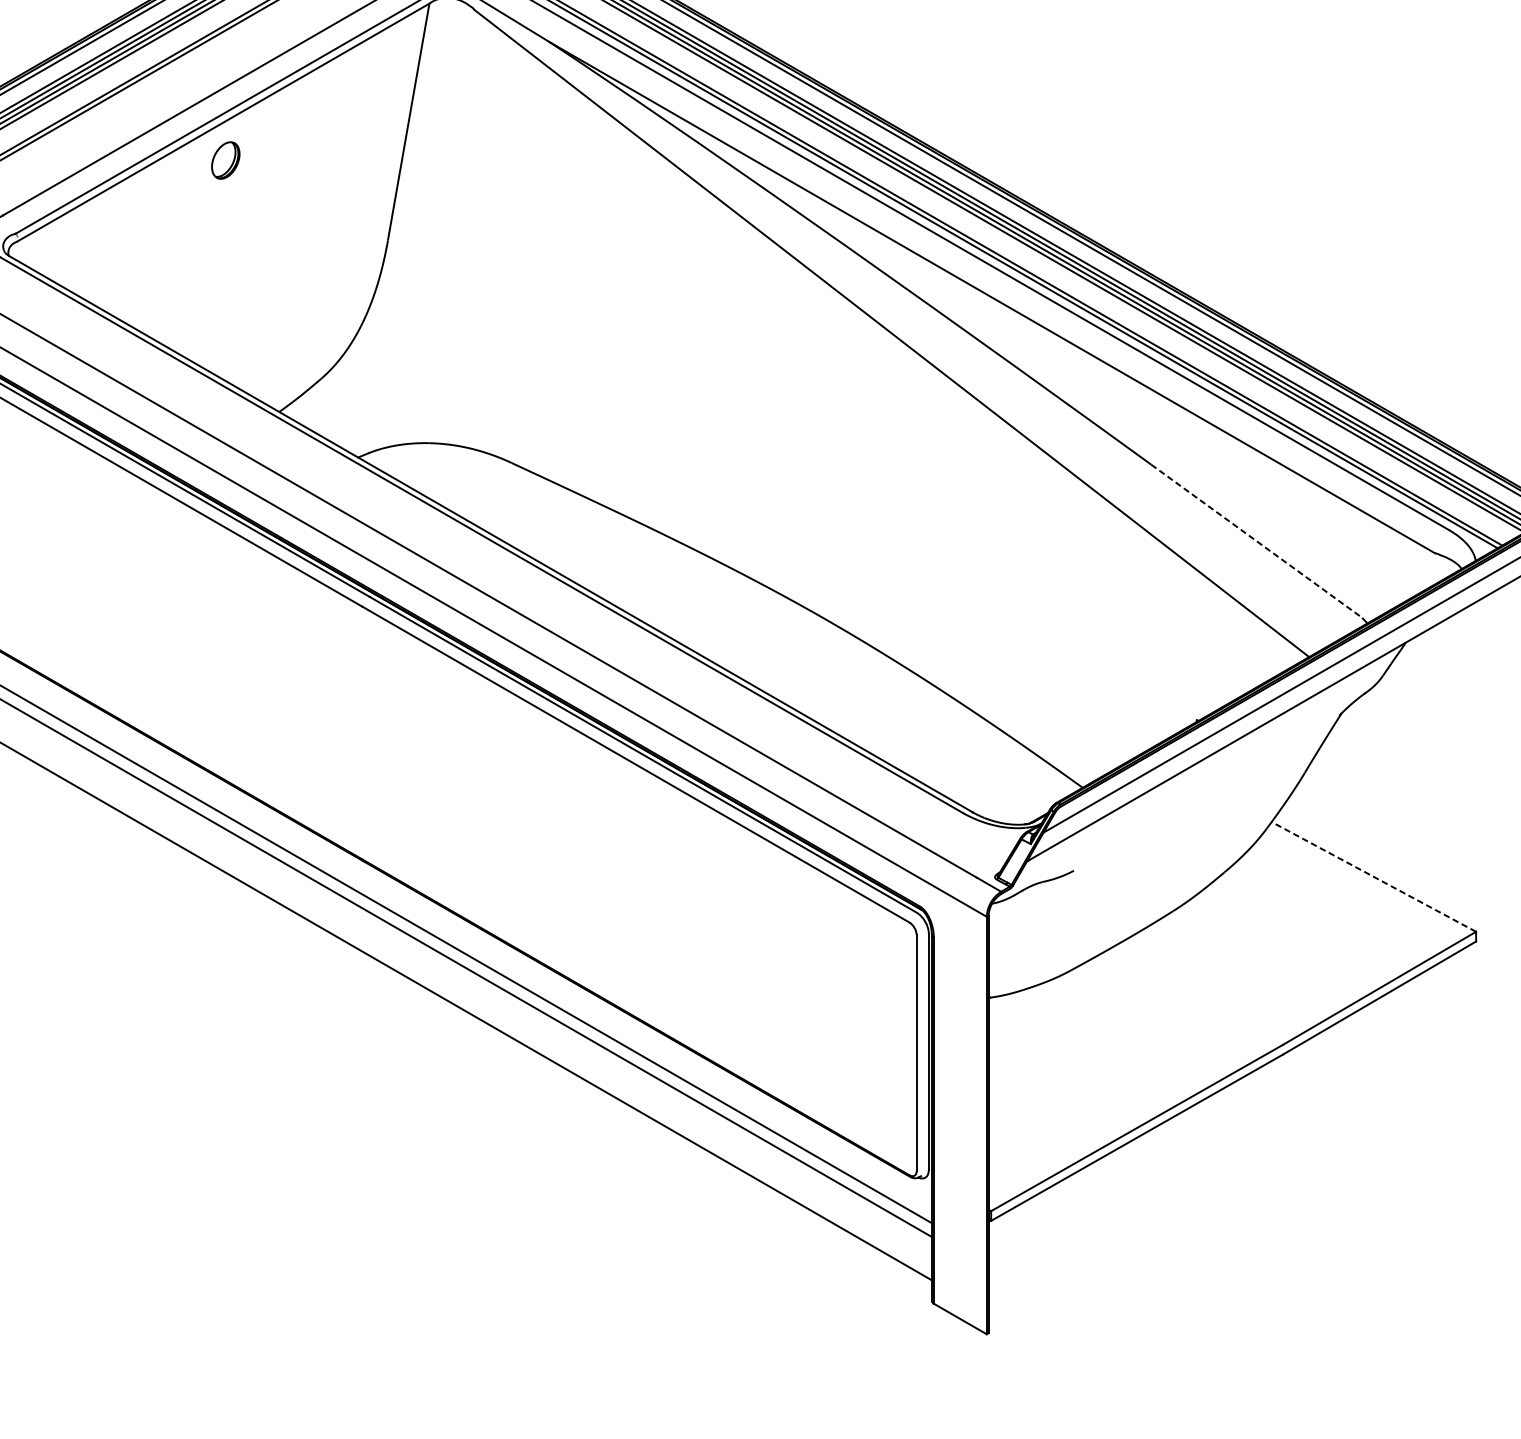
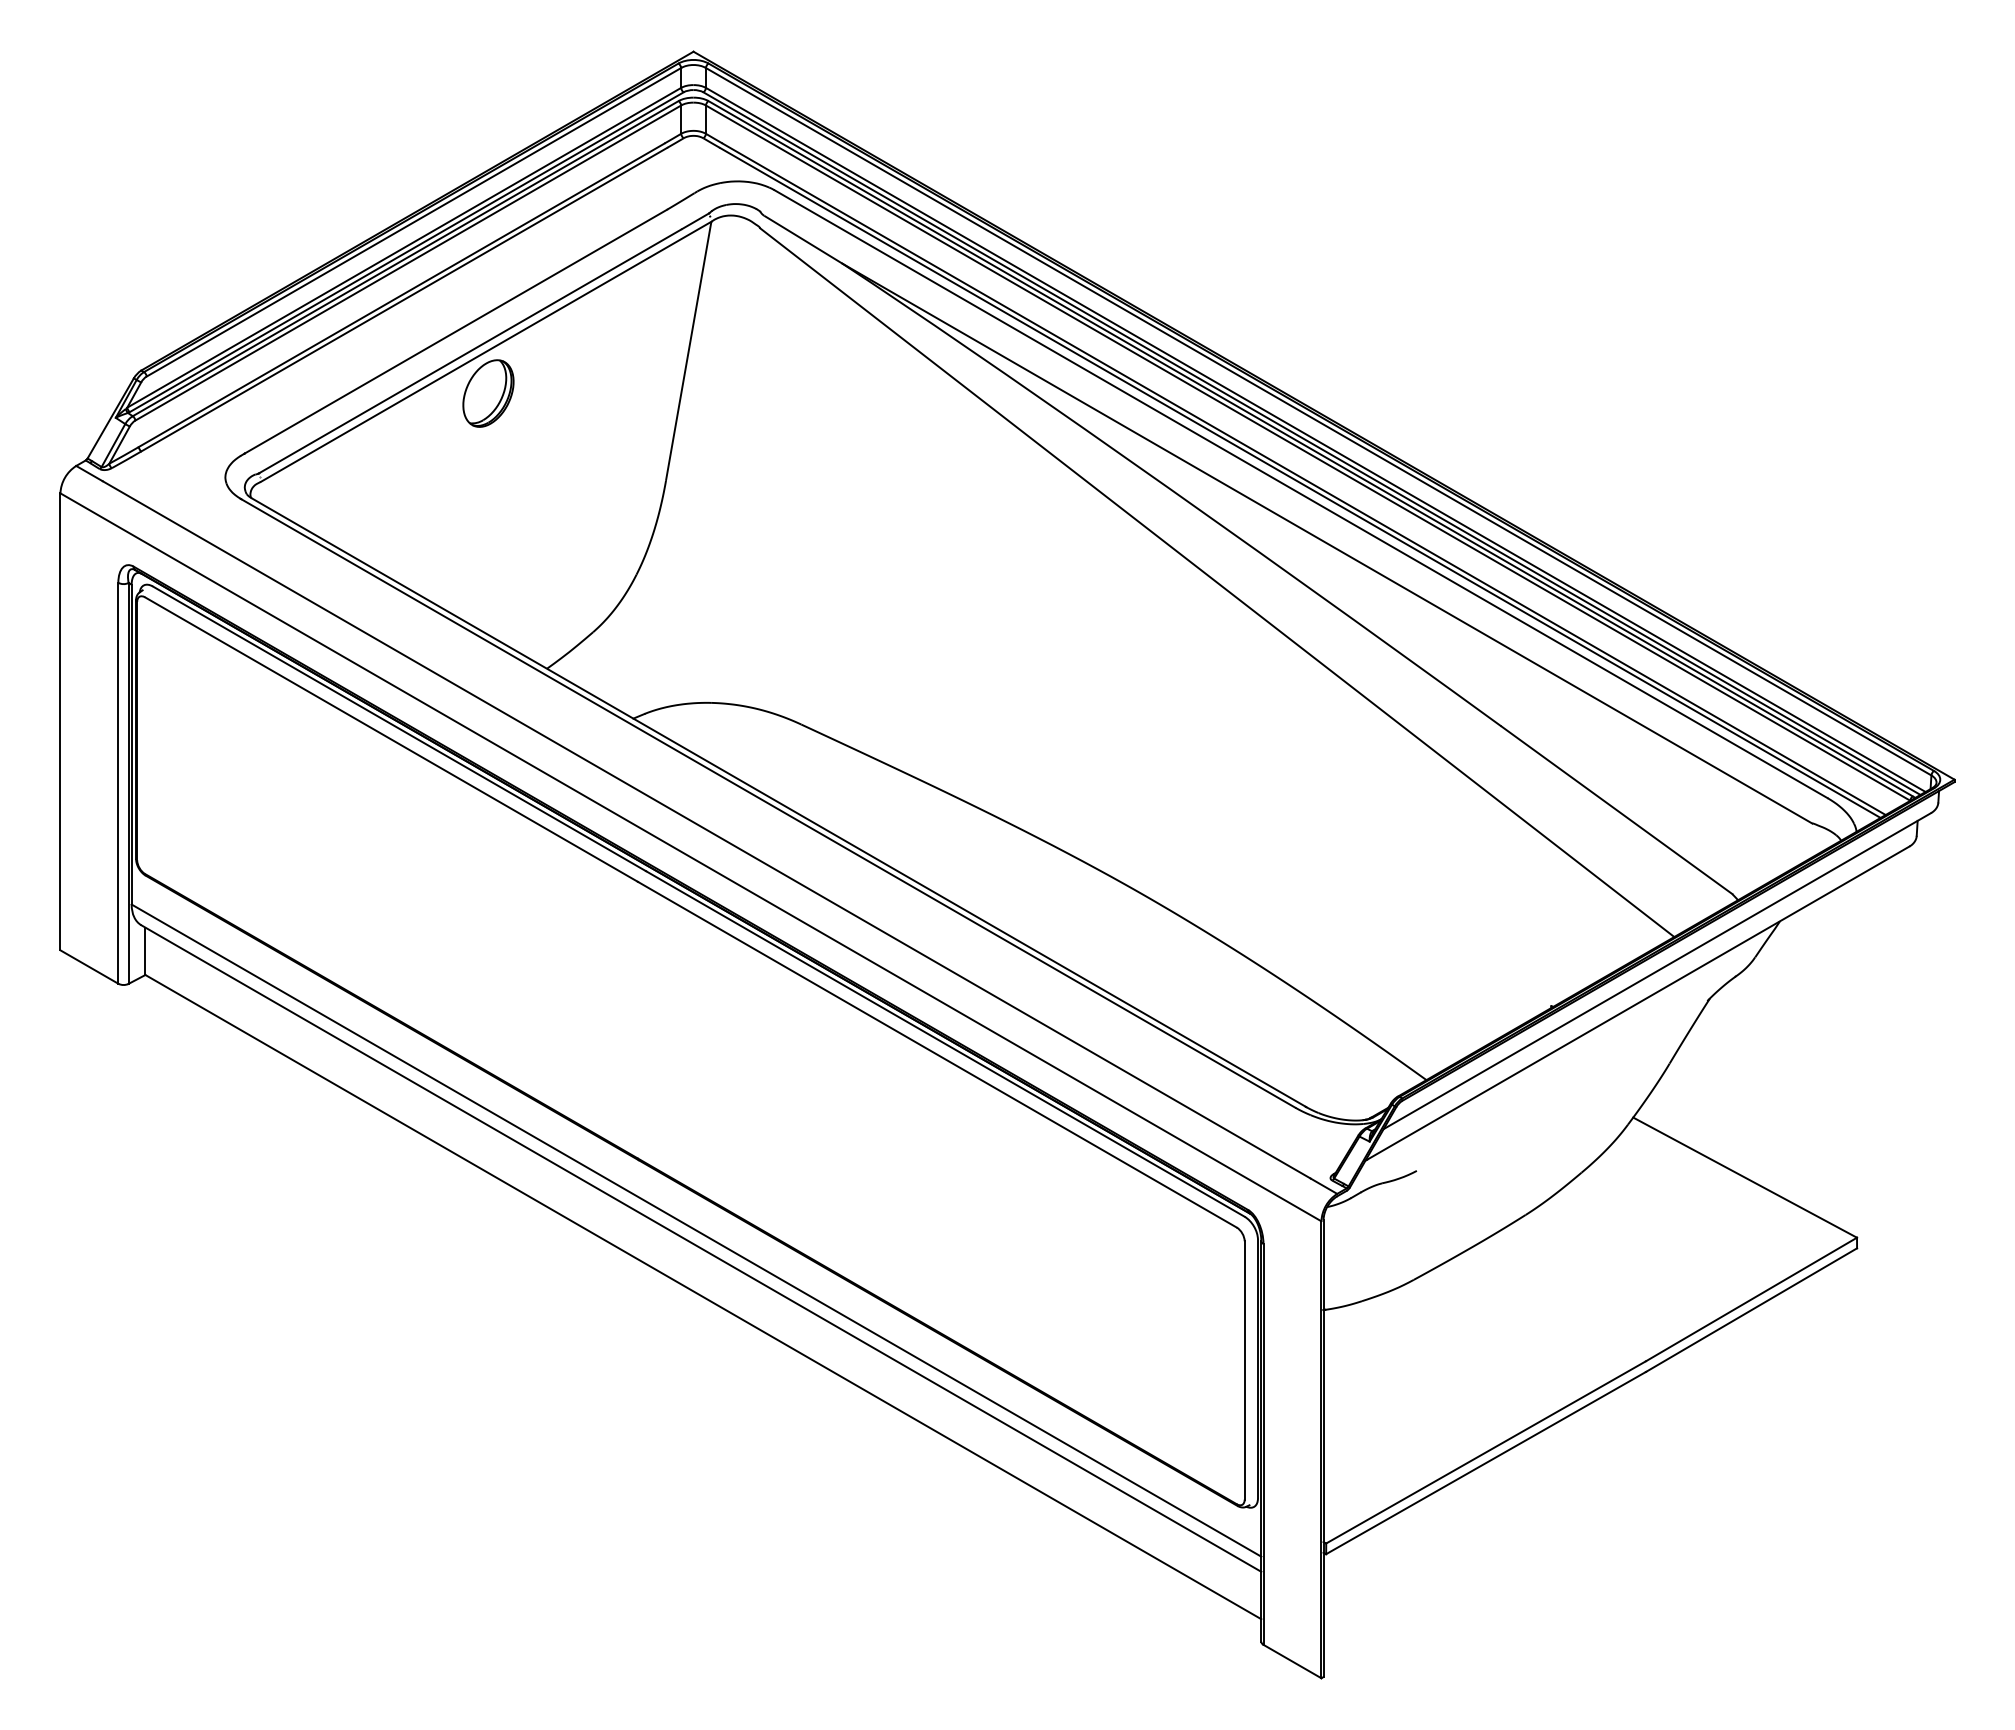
part: (225, 160) -> (488, 393), size x1.67
line: (1256, 541) -> (1616, 810), dashed -> solid
line: (1374, 876) -> (1745, 1177), dashed -> solid

